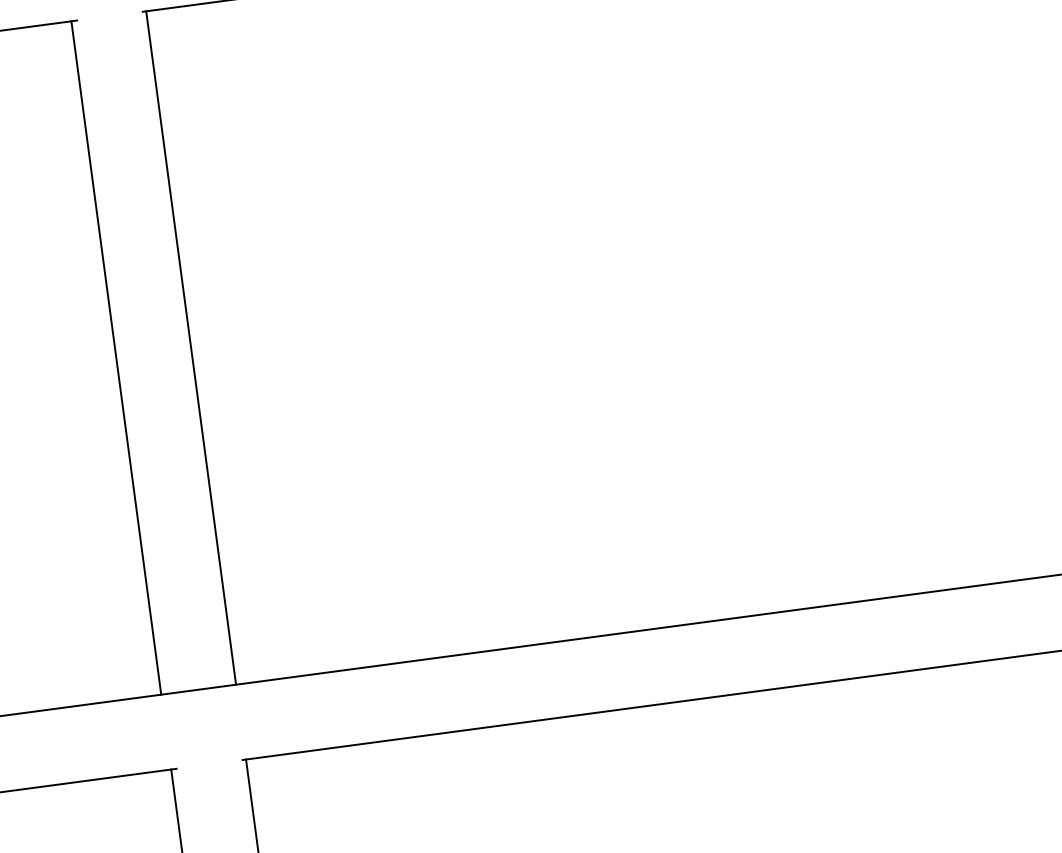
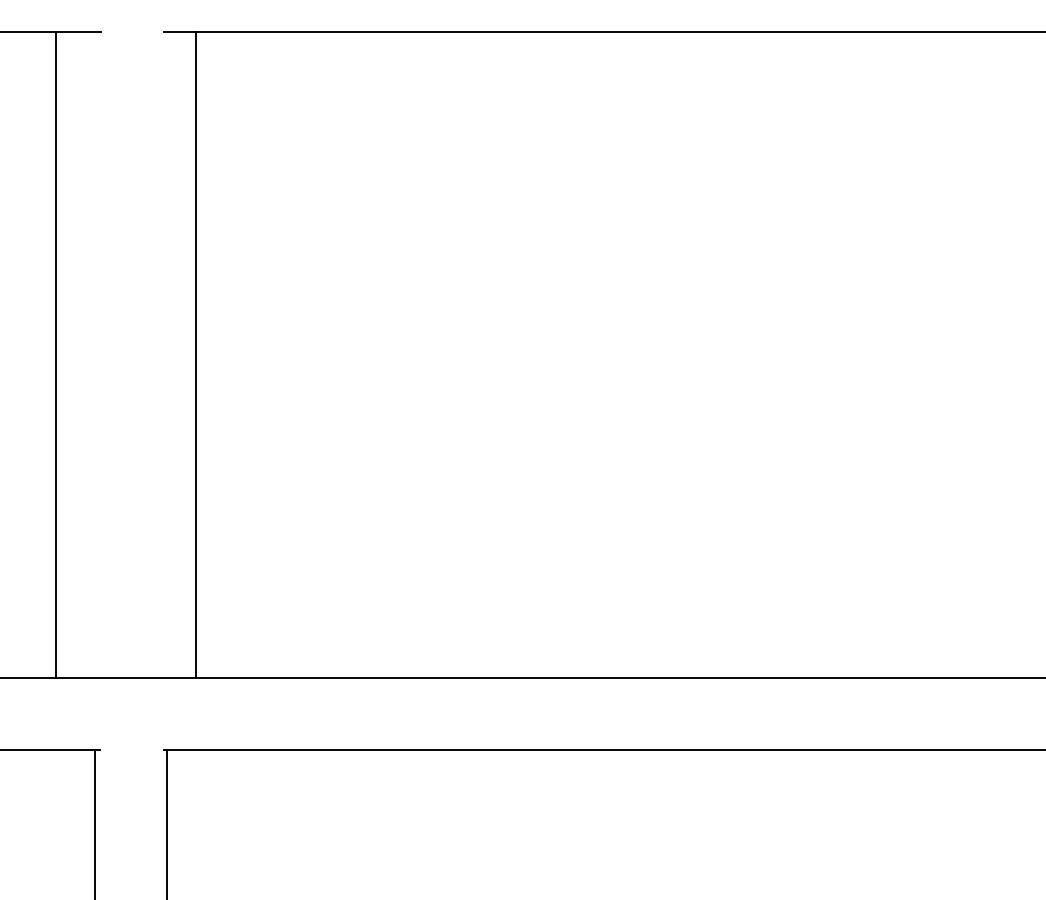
line: (190, 348) -> (195, 355), moved
line: (116, 357) -> (56, 354), moved

